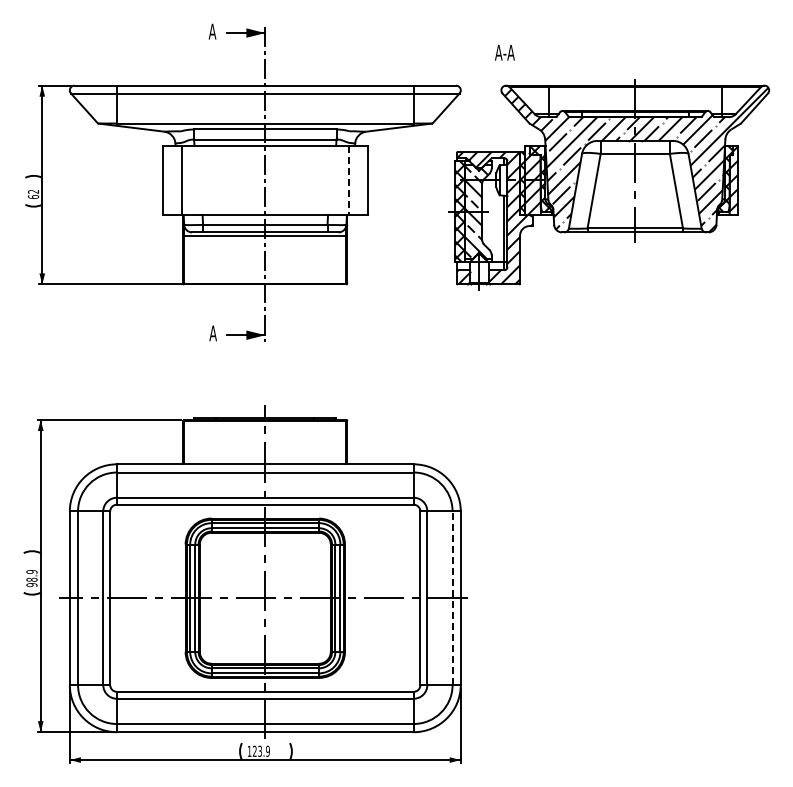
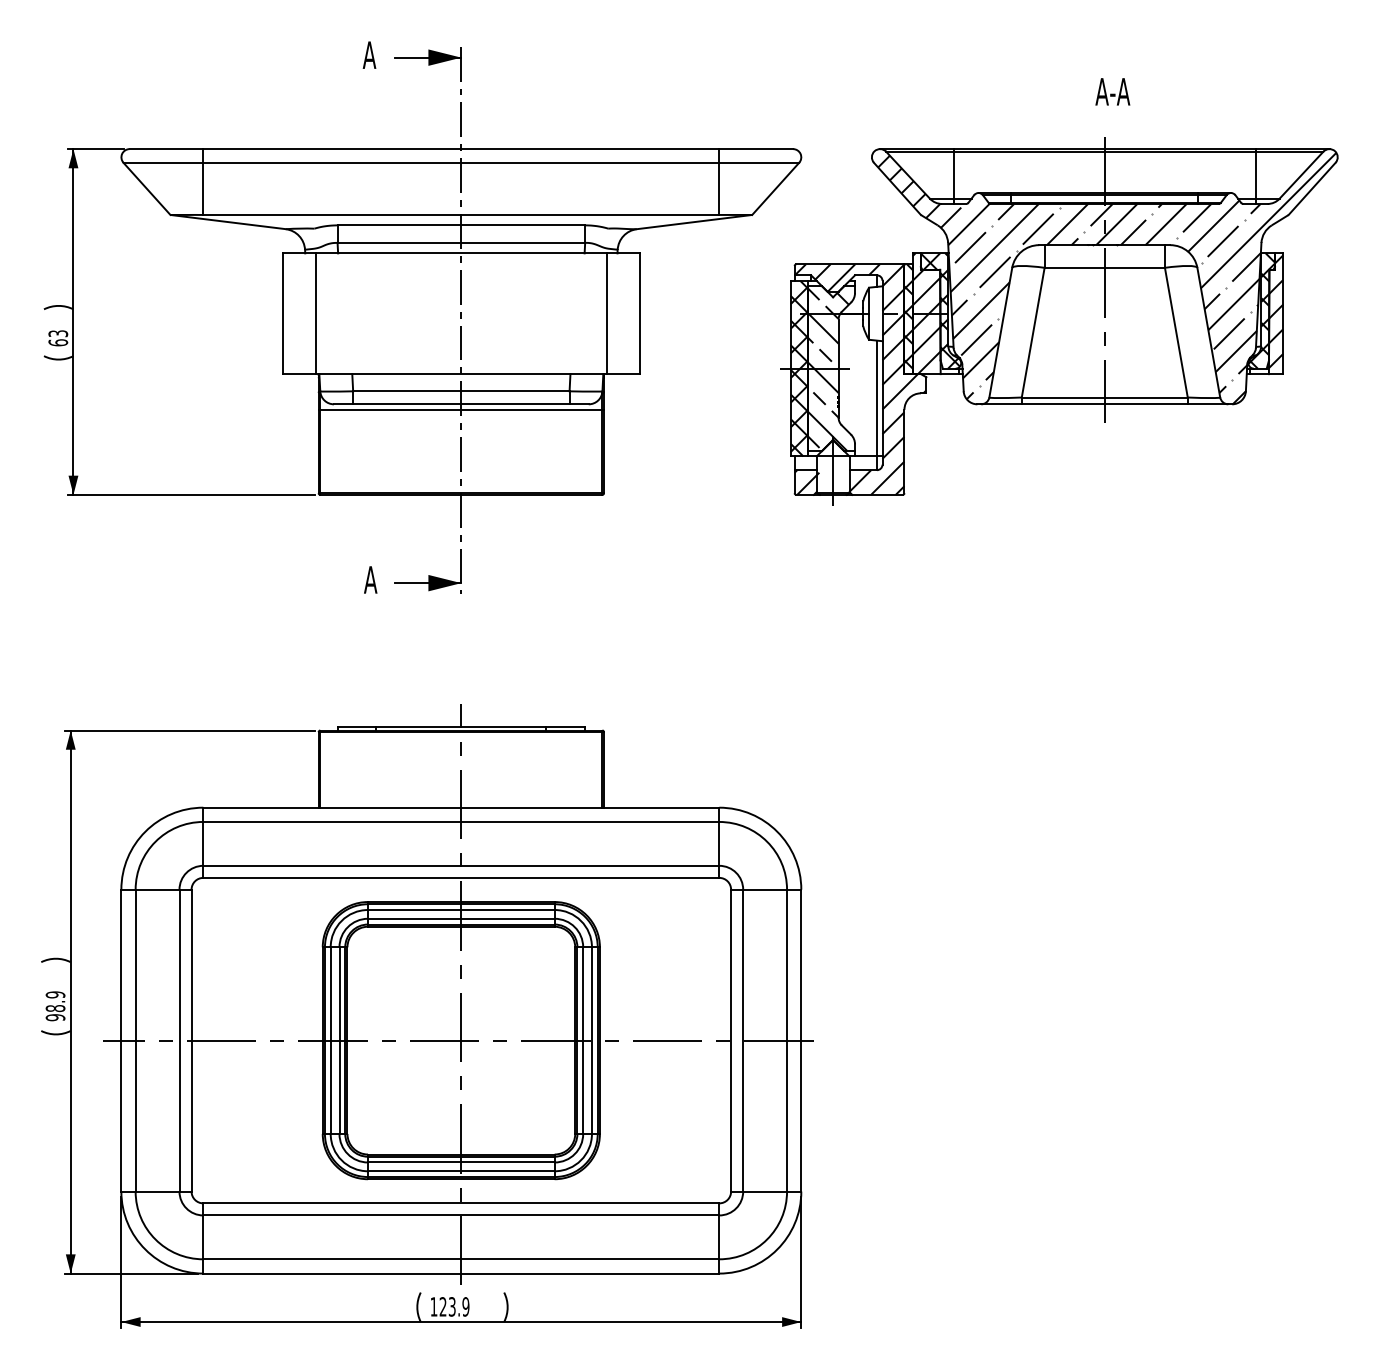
text: (504, 52) -> (1112, 91), moved
line: (348, 180) -> (606, 314), dashed -> solid
text: (33, 191) -> (58, 333), 62 -> 63
line: (452, 598) -> (786, 1041), dashed -> solid

